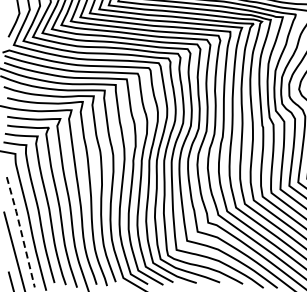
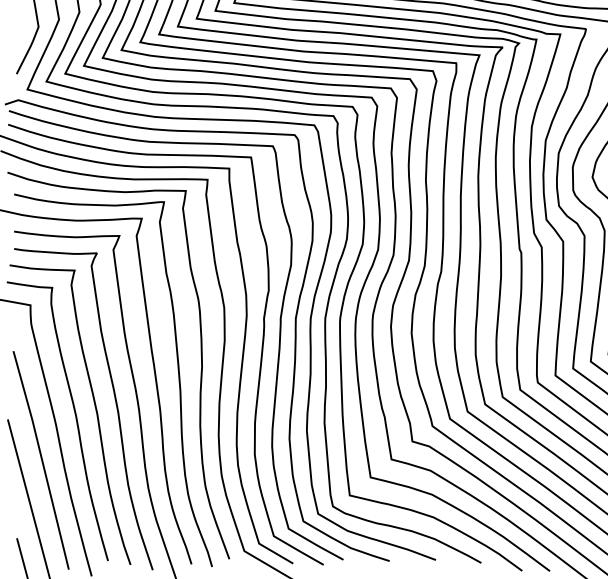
line: (21, 232) -> (42, 460), dashed -> solid

